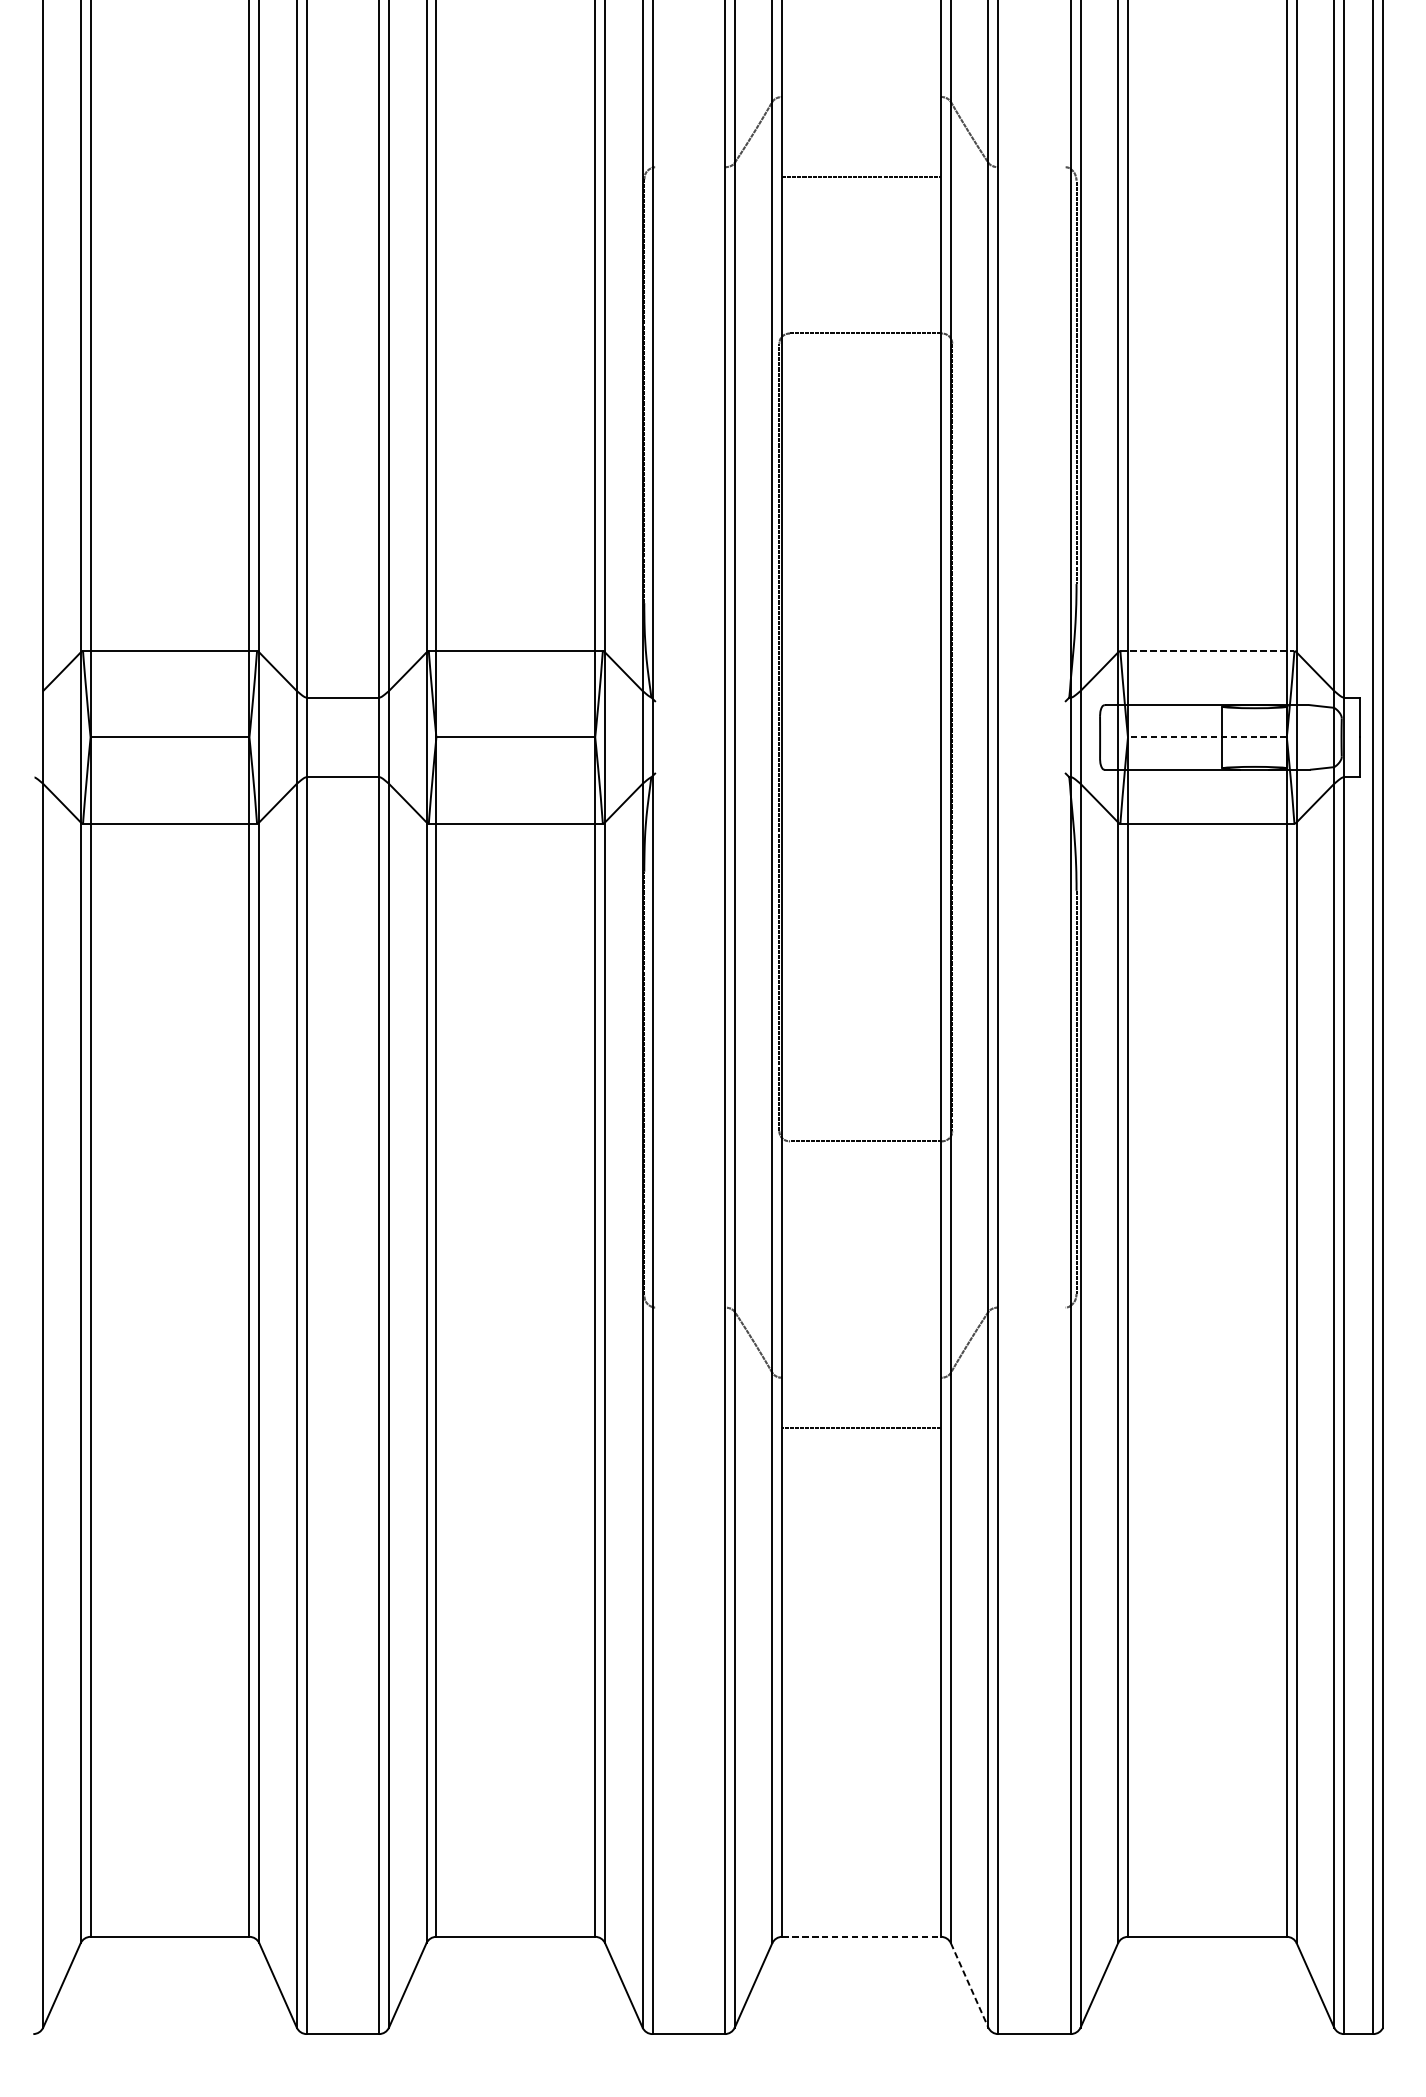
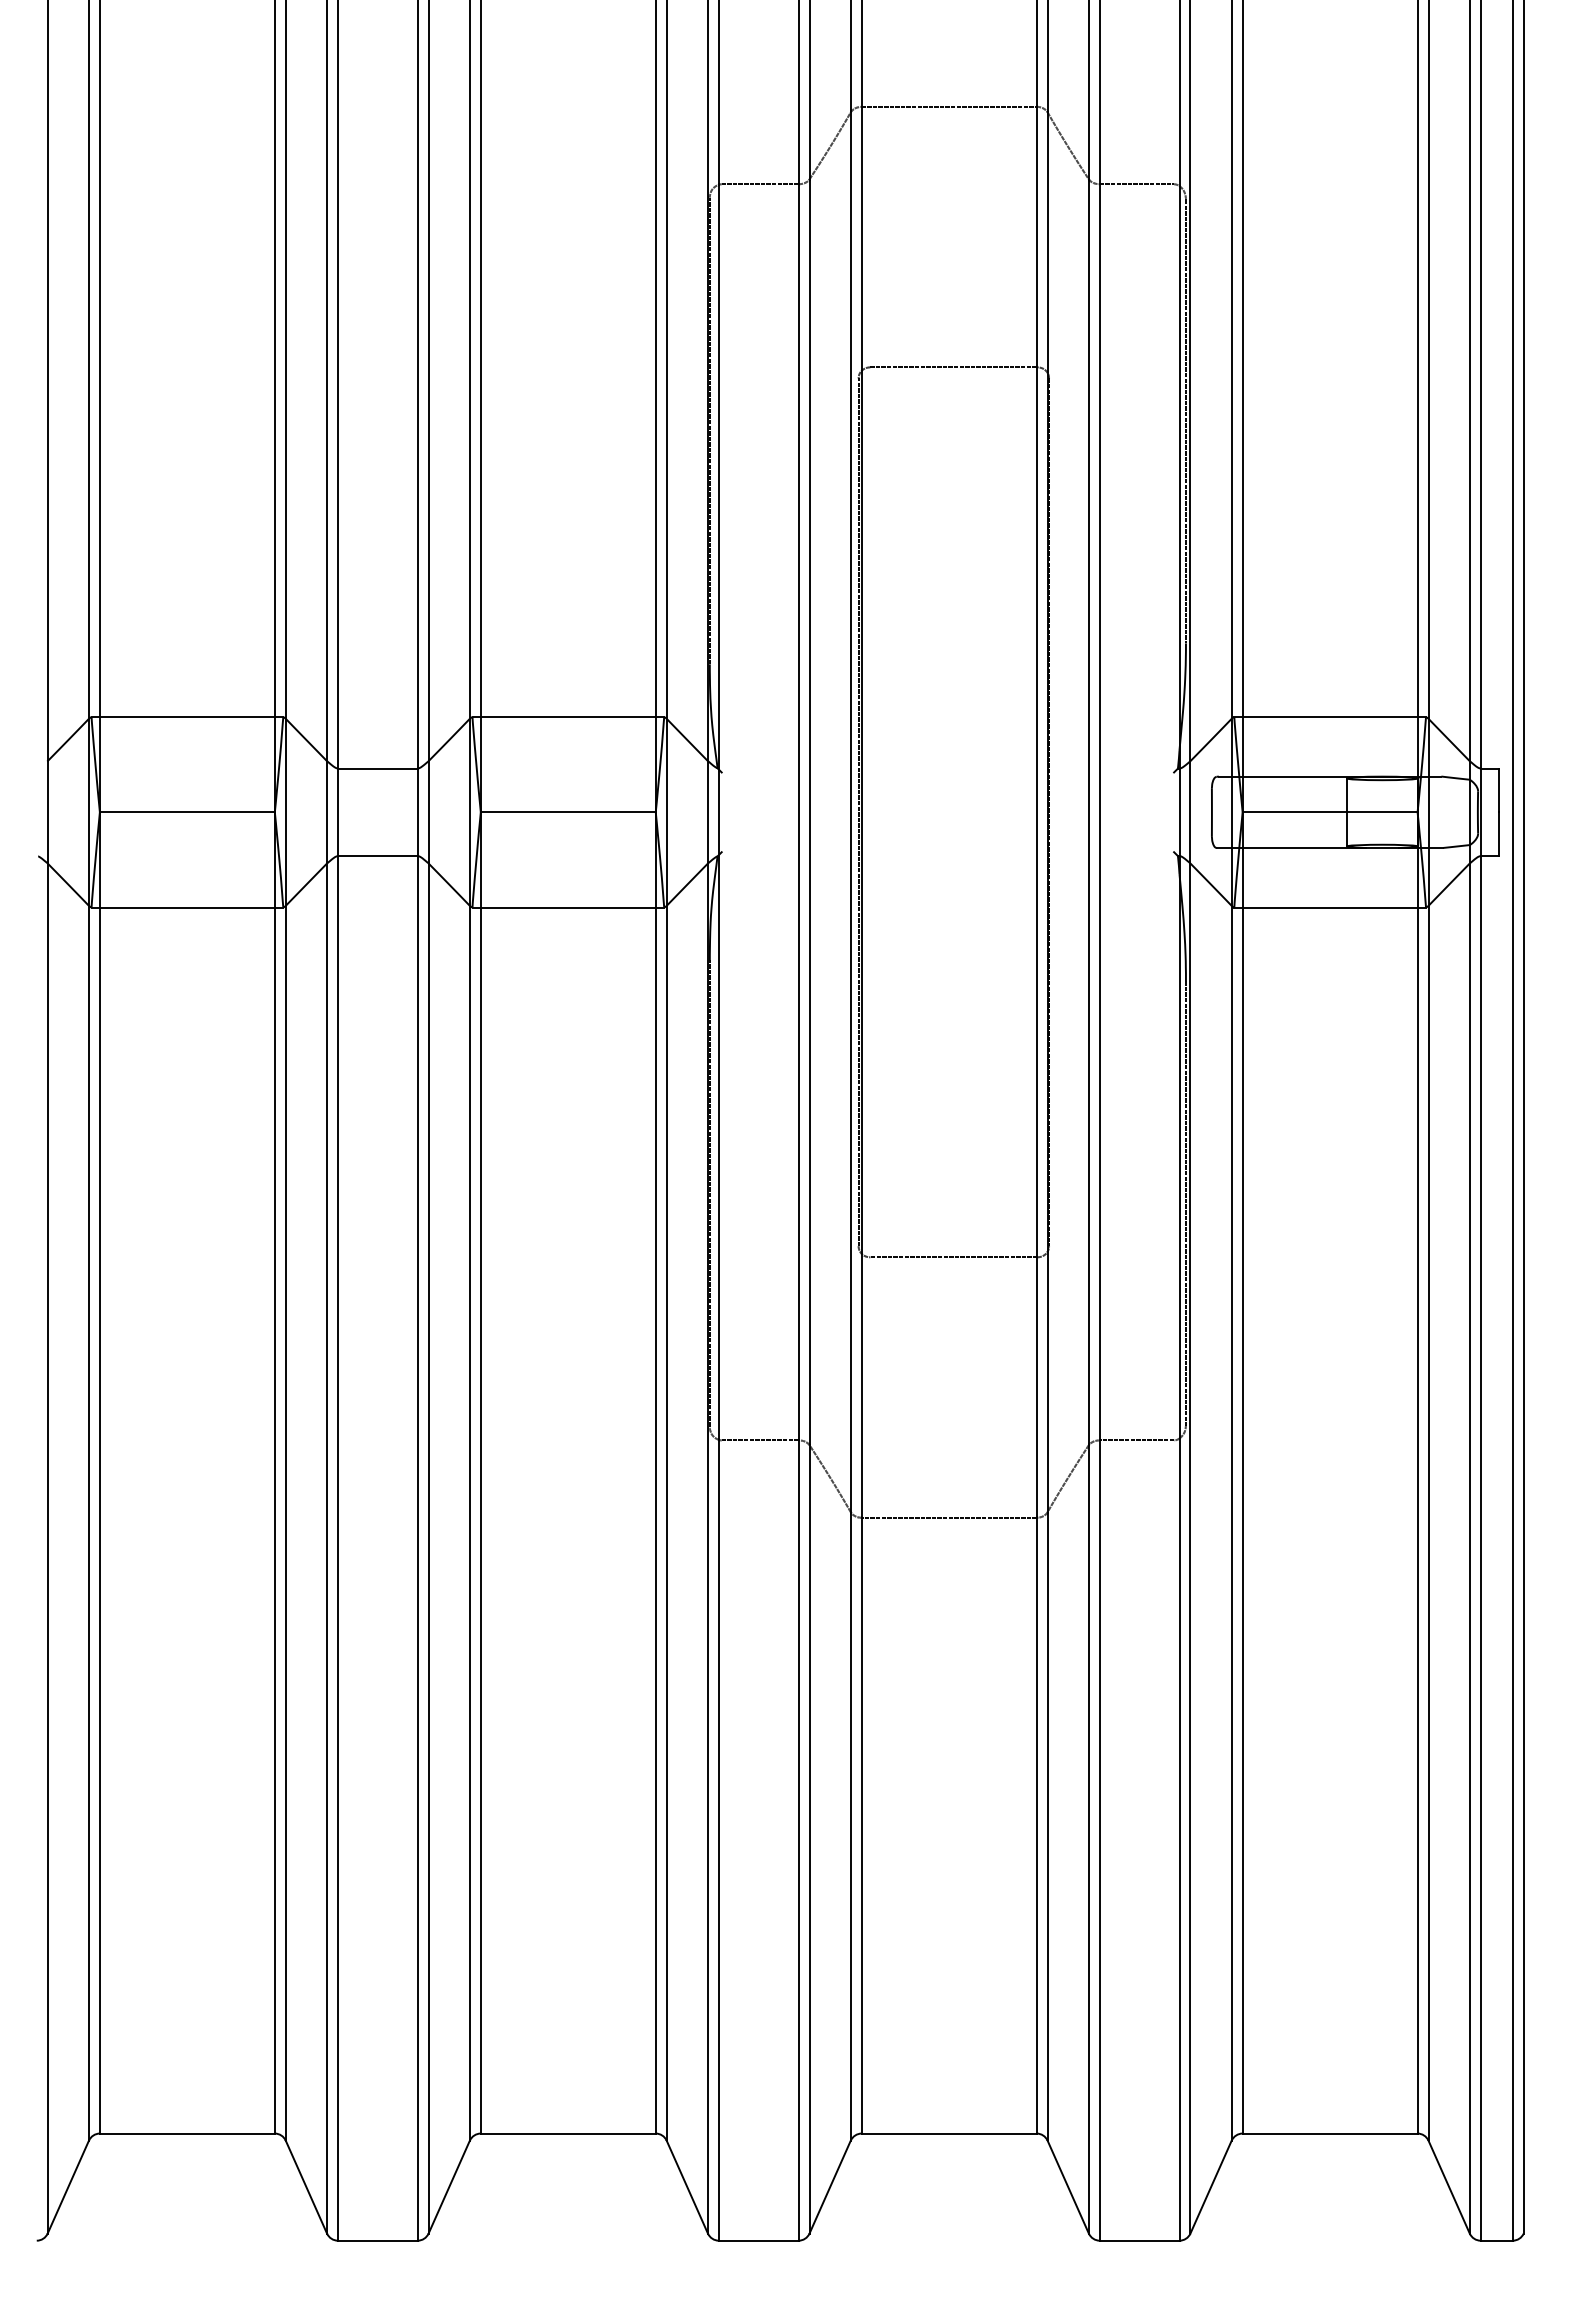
line: (689, 167) -> (759, 184), added
line: (1031, 167) -> (1136, 184), added
line: (860, 176) -> (948, 106), moved
line: (1207, 651) -> (1330, 717), dashed -> solid
line: (1206, 737) -> (1329, 812), dashed -> solid
line: (689, 1307) -> (759, 1440), added
line: (1031, 1307) -> (1136, 1440), added
line: (860, 1427) -> (948, 1517), moved
line: (861, 1936) -> (949, 2133), dashed -> solid
line: (969, 1985) -> (1068, 2187), dashed -> solid

